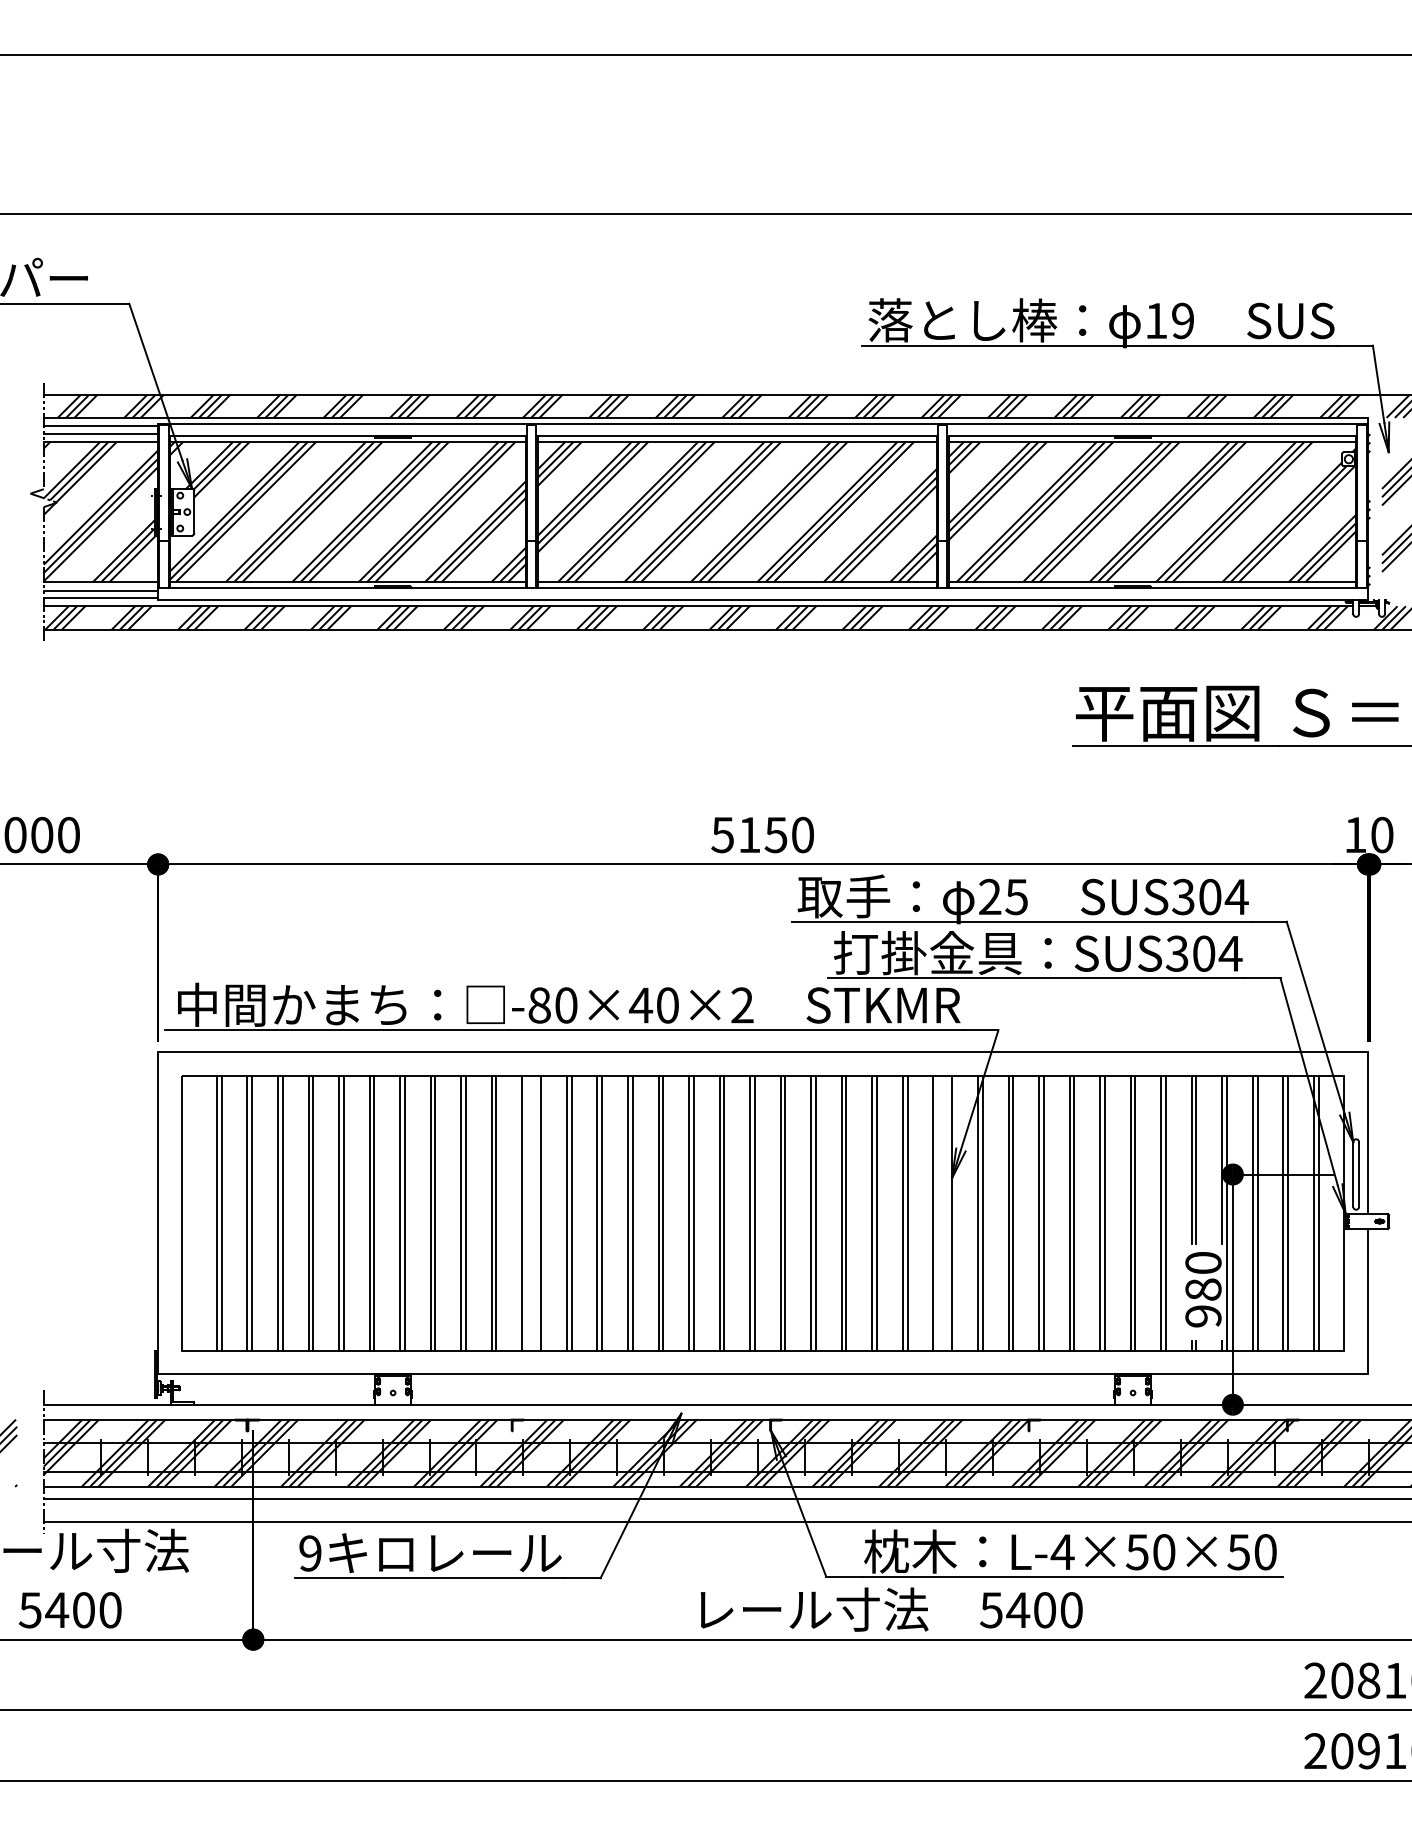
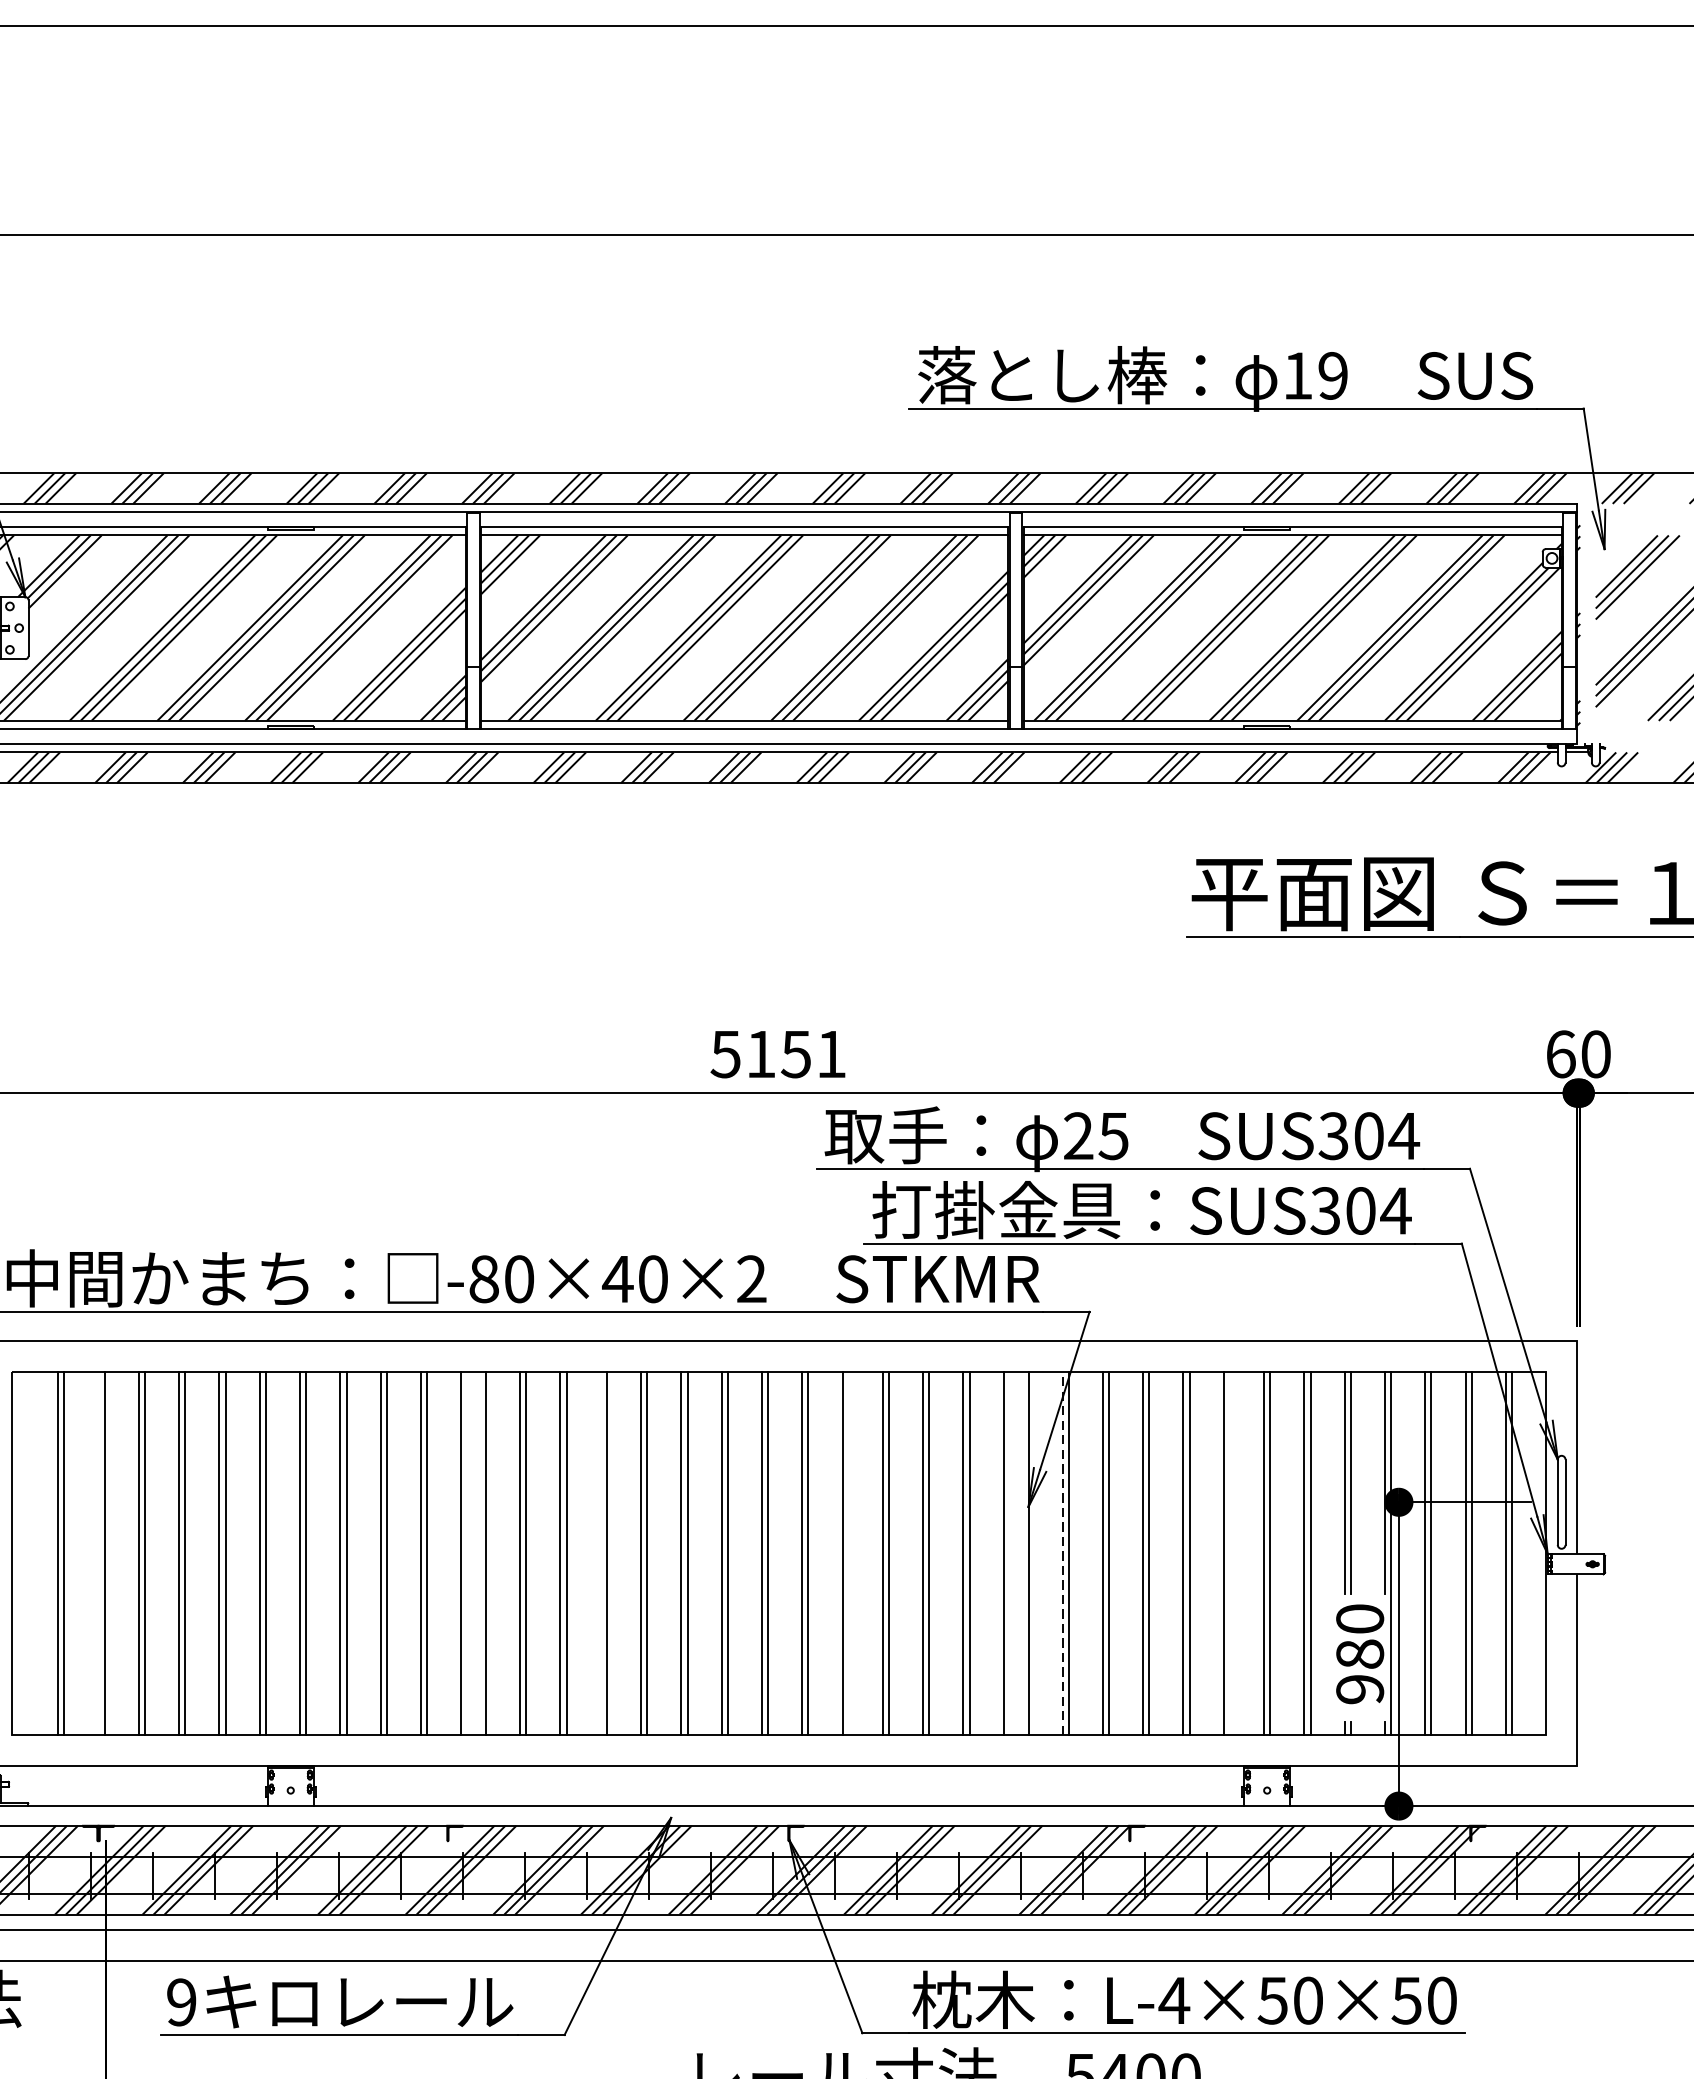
text: (802, 834) -> (831, 1053), 5150 -> 5151
text: (1355, 834) -> (1560, 1053), 10 -> 60
line: (247, 1212) -> (98, 1552), removed
line: (627, 1212) -> (600, 1552), removed
line: (815, 1212) -> (848, 1552), removed
line: (977, 1212) -> (1061, 1552), solid -> dashed
line: (1104, 1212) -> (1229, 1552), removed

